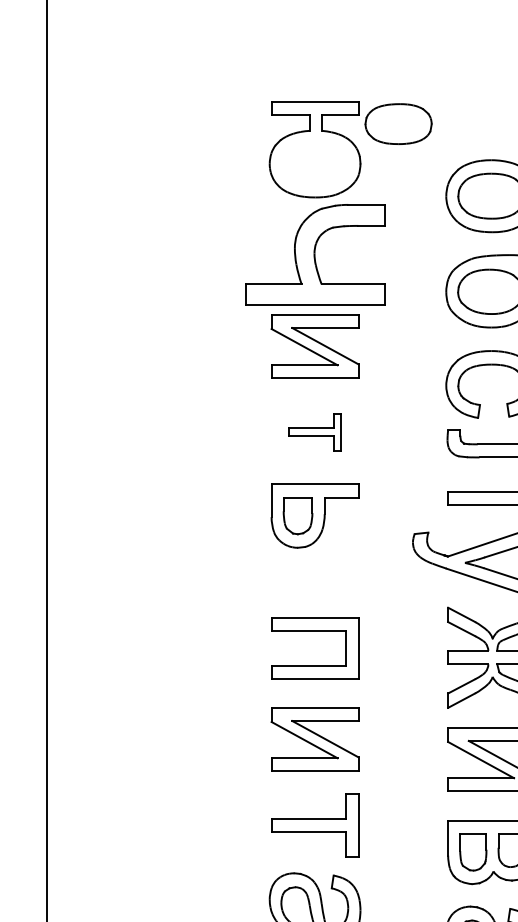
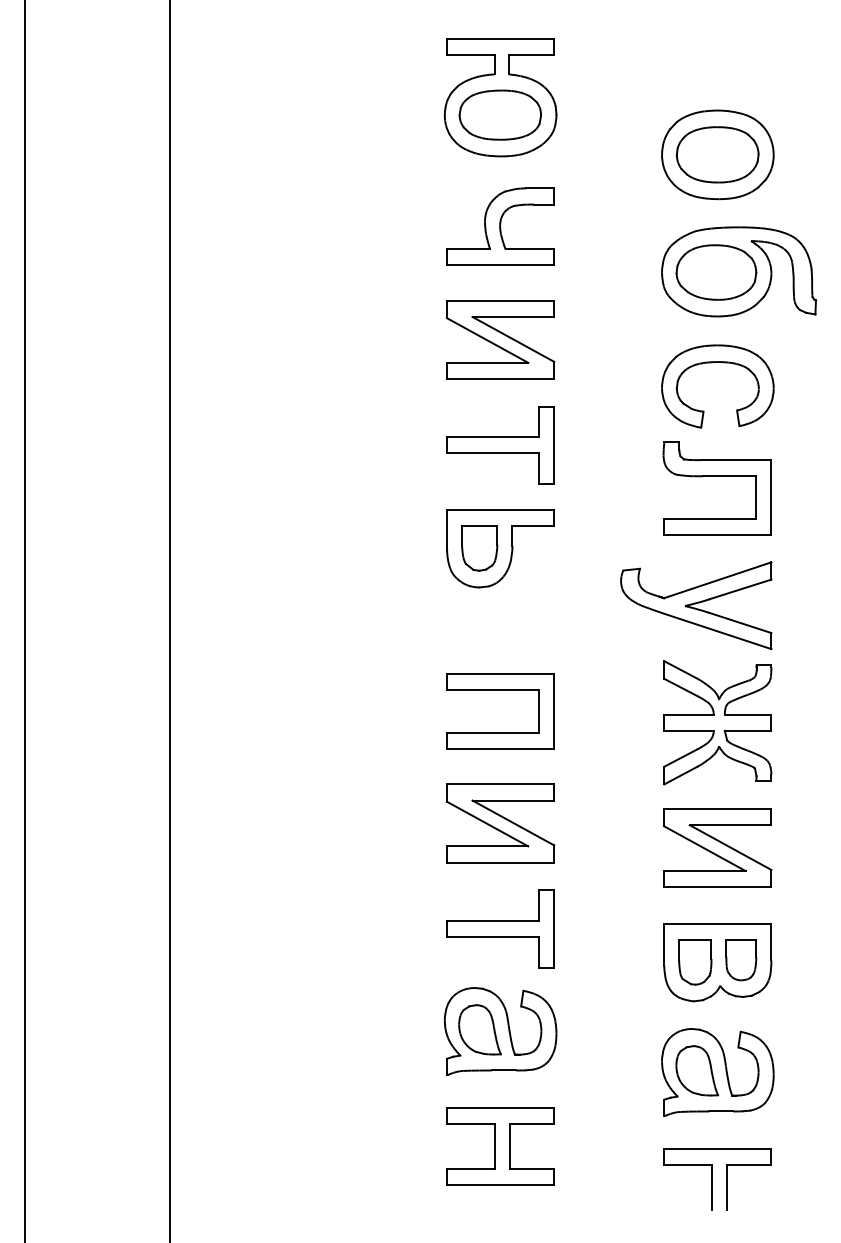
part: (398, 123) -> (500, 114), moved
part: (315, 254) -> (500, 226), size x0.62
part: (315, 432) -> (500, 445), size x1.67

